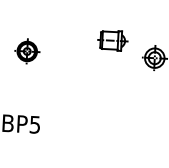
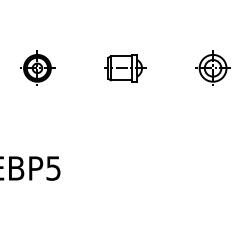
part: (113, 40) -> (125, 68), moved

